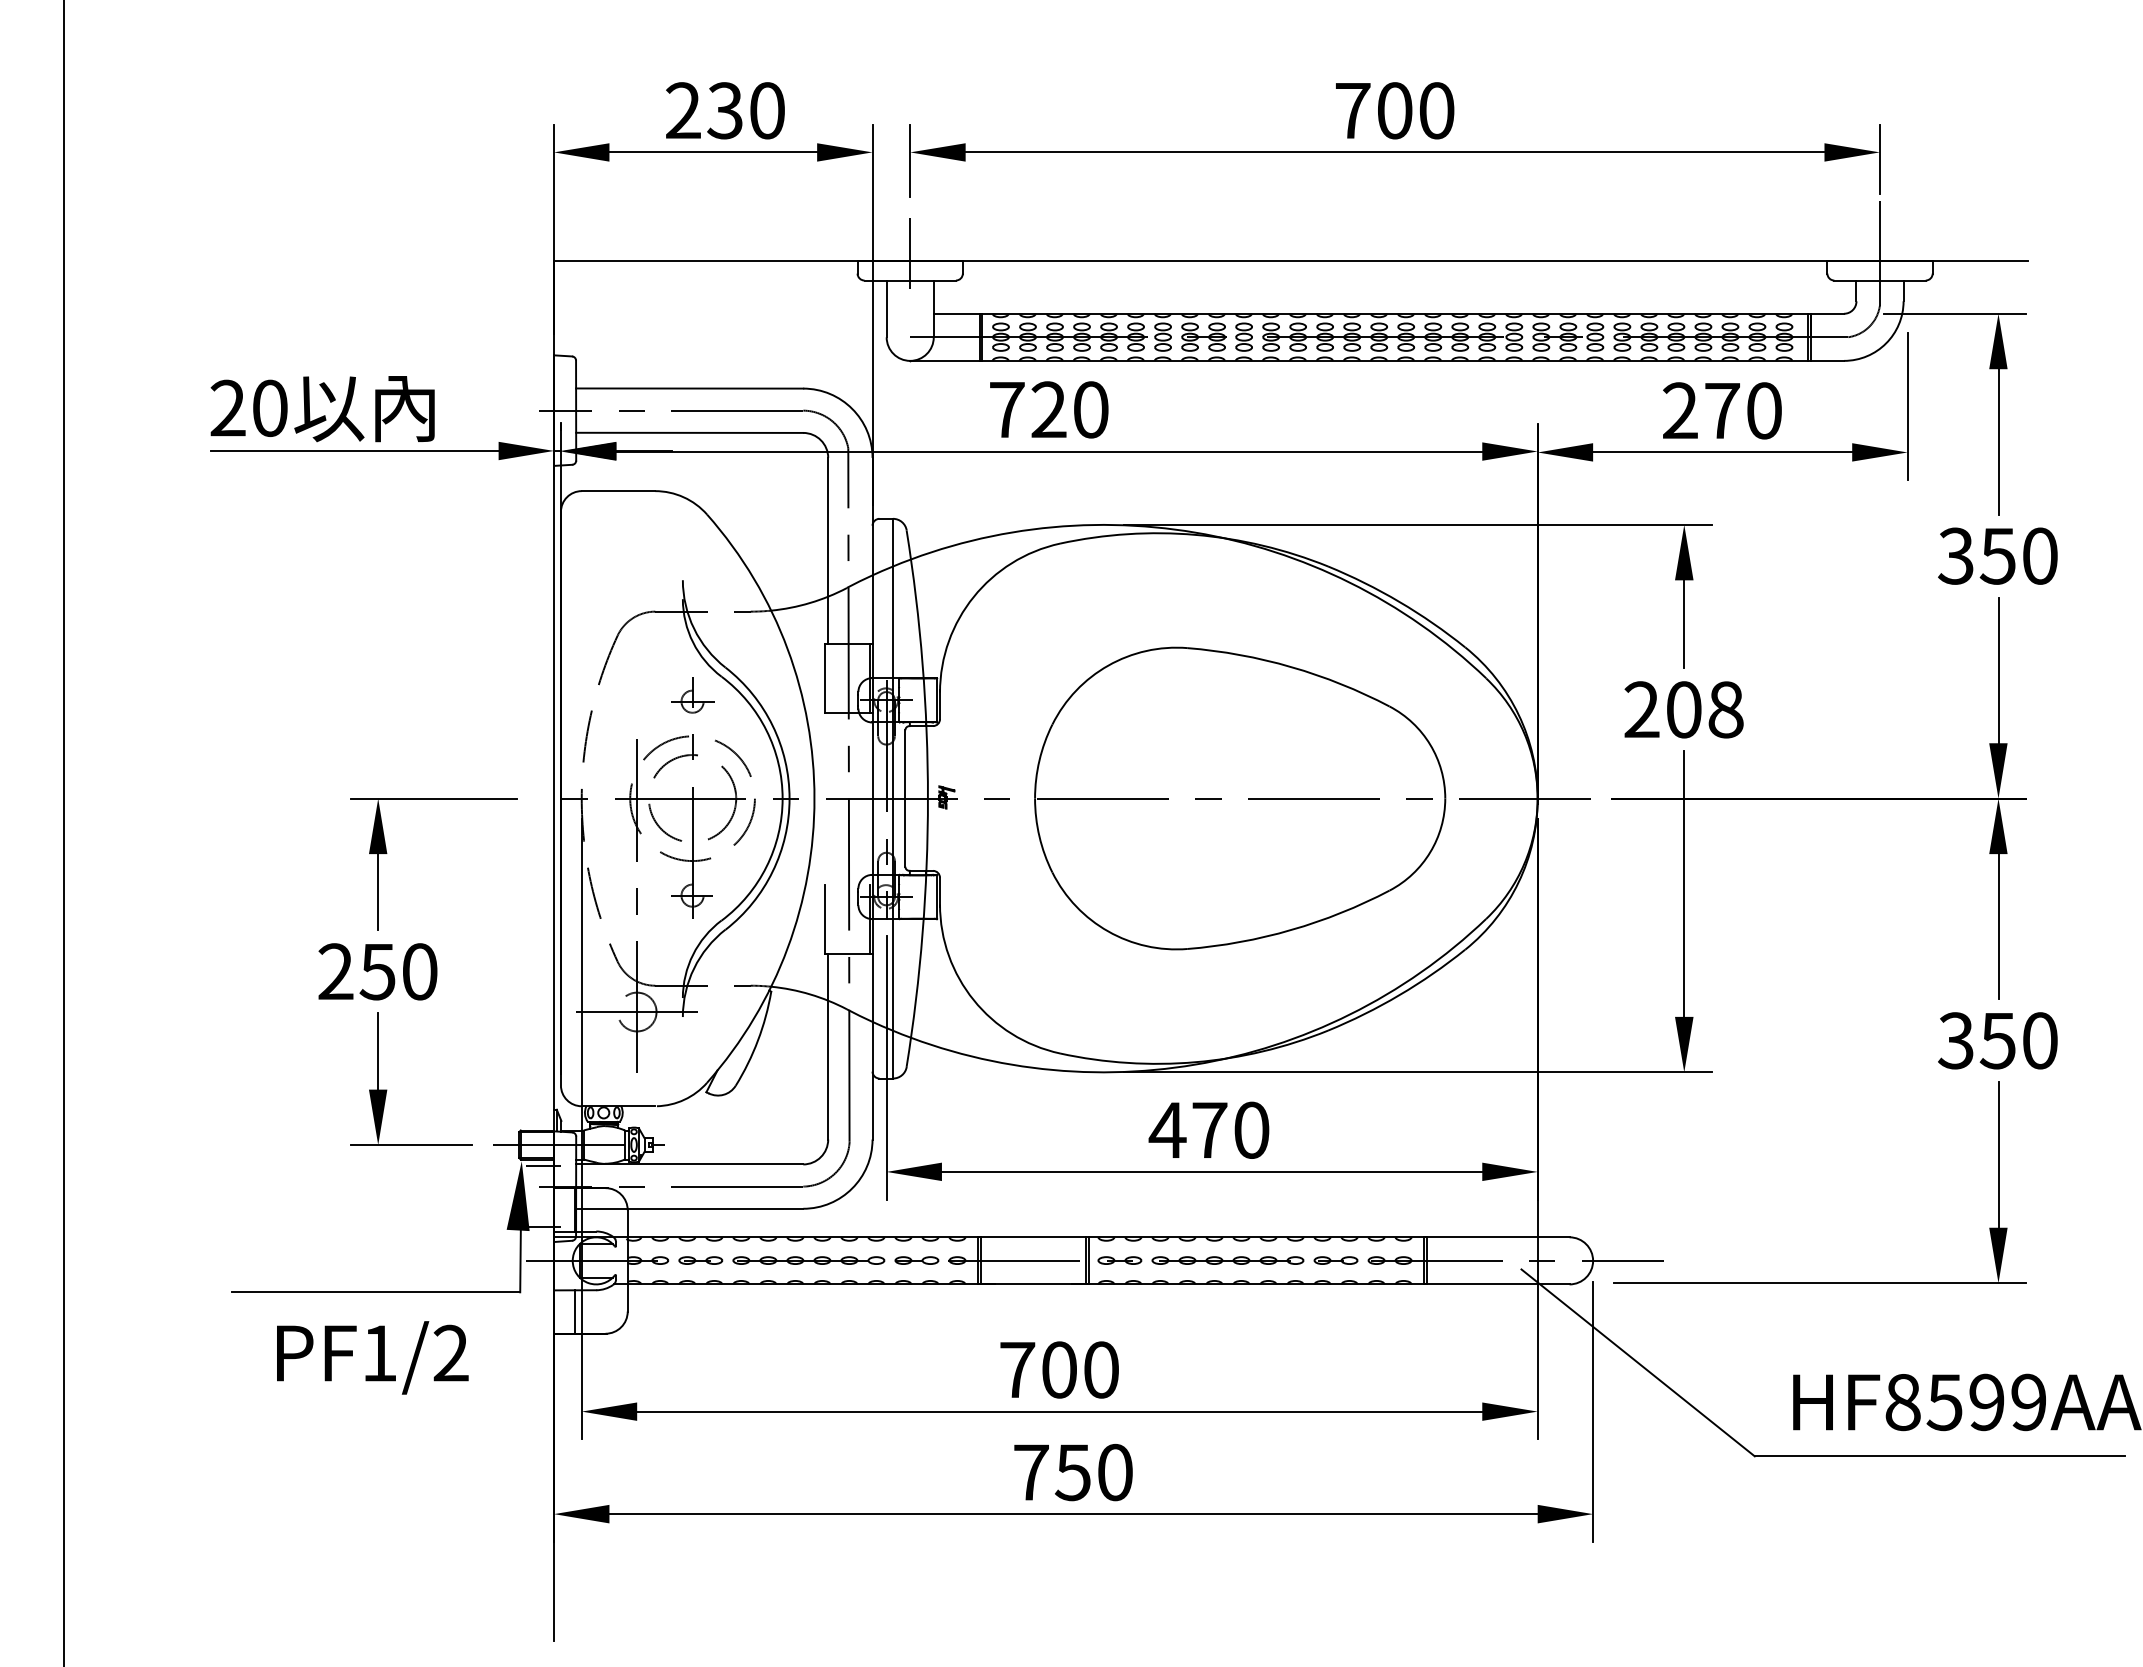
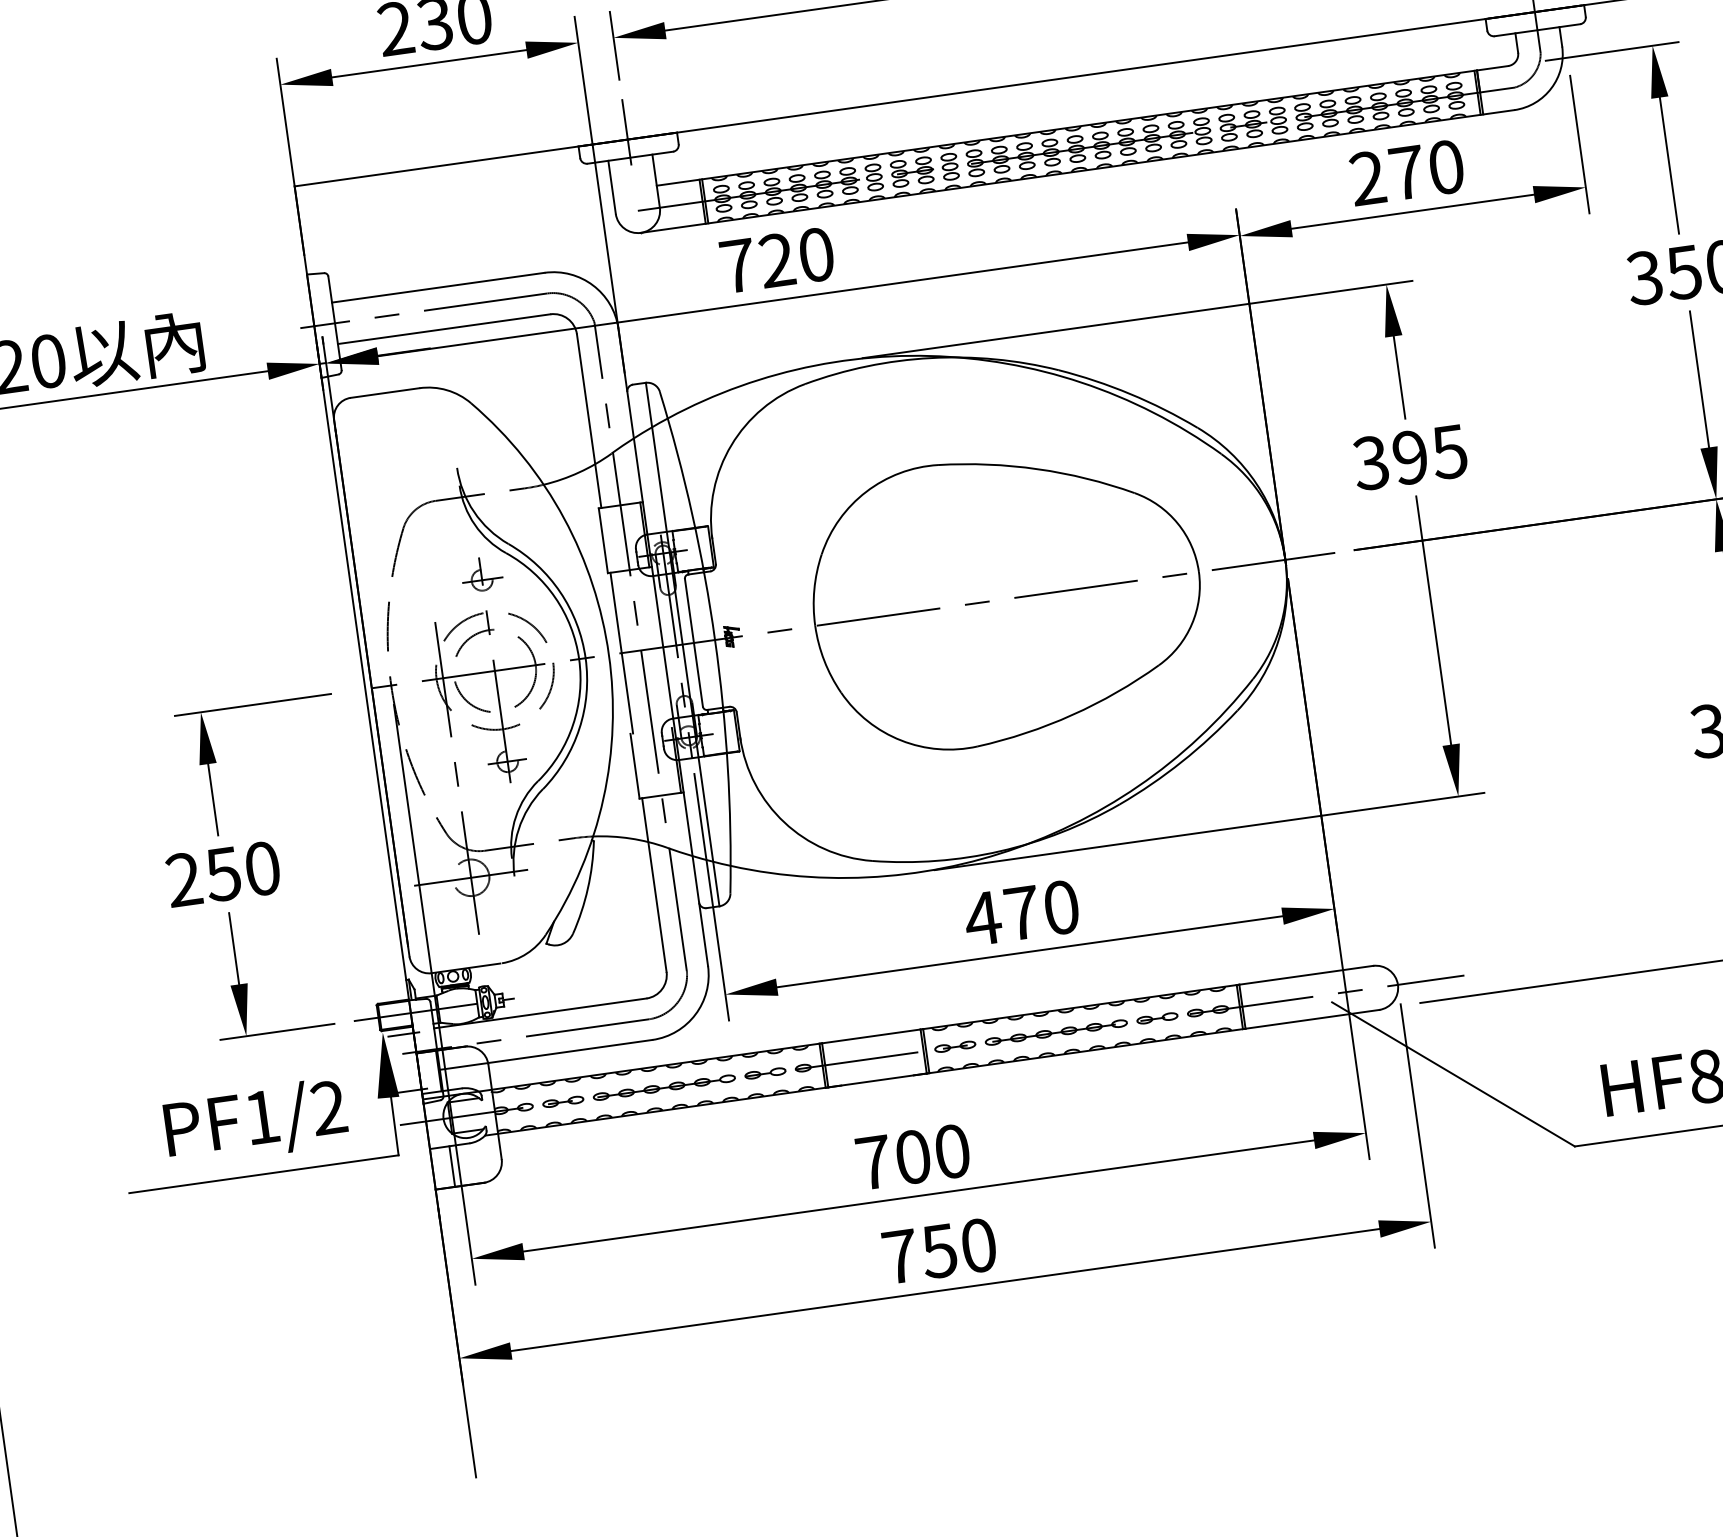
text: (1683, 709) -> (1410, 457), 208 -> 395
line: (828, 798) -> (622, 652), added
text: (372, 1357) -> (255, 1122), moved

